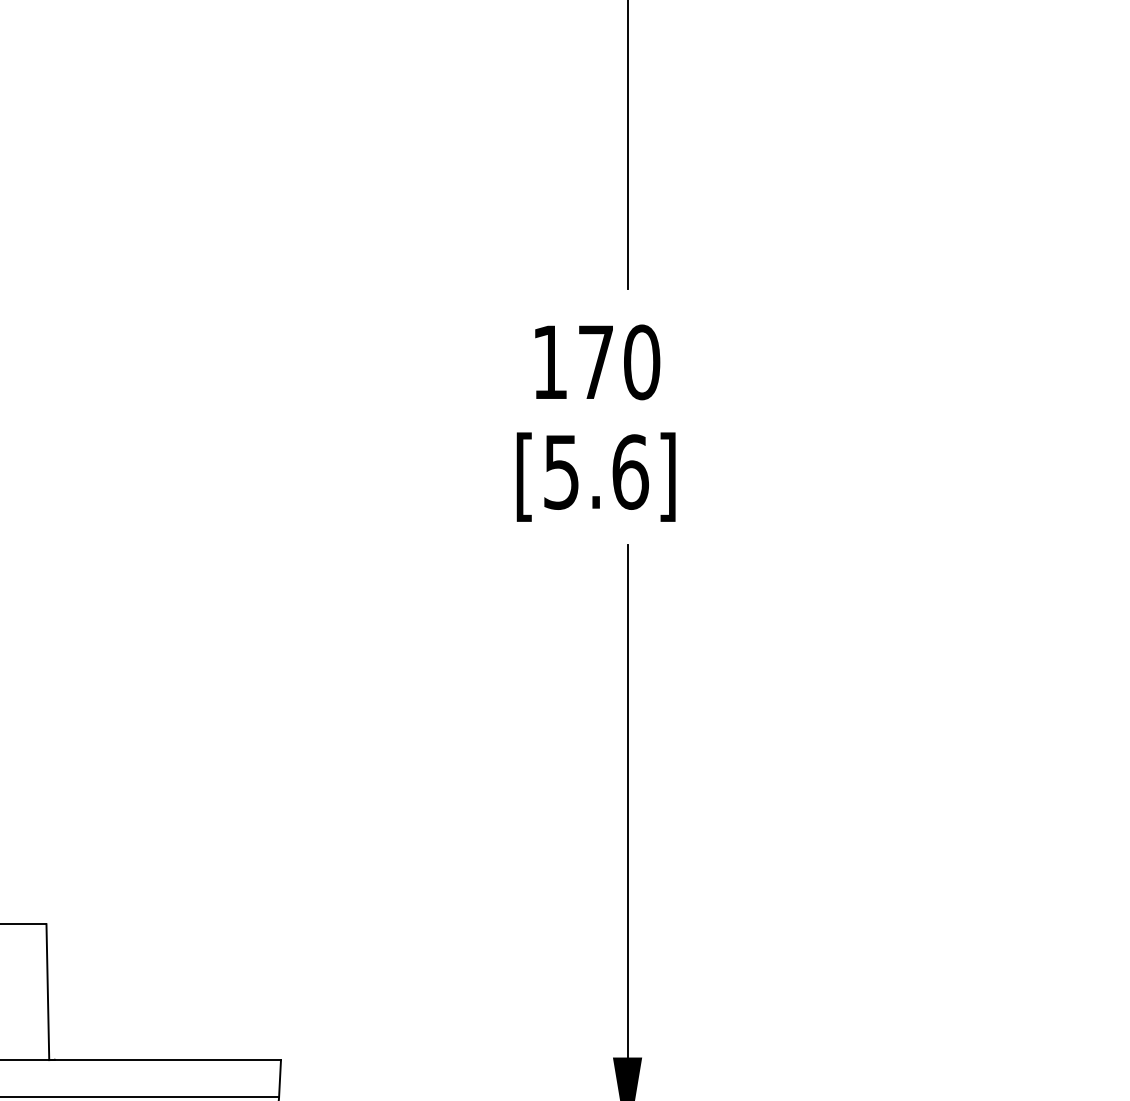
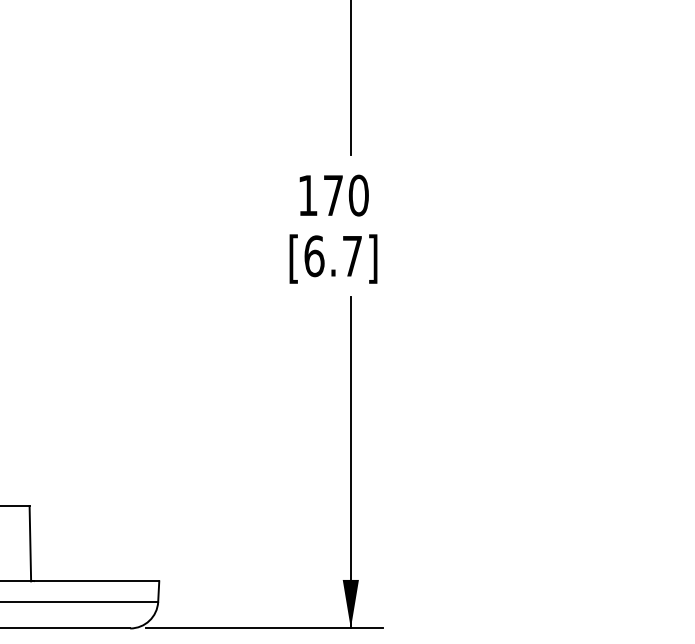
text: (596, 472) -> (333, 256), [5.6] -> [6.7]

